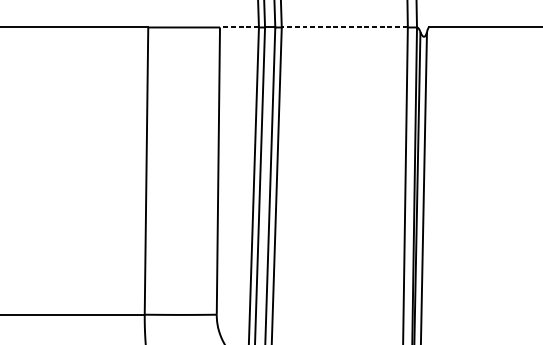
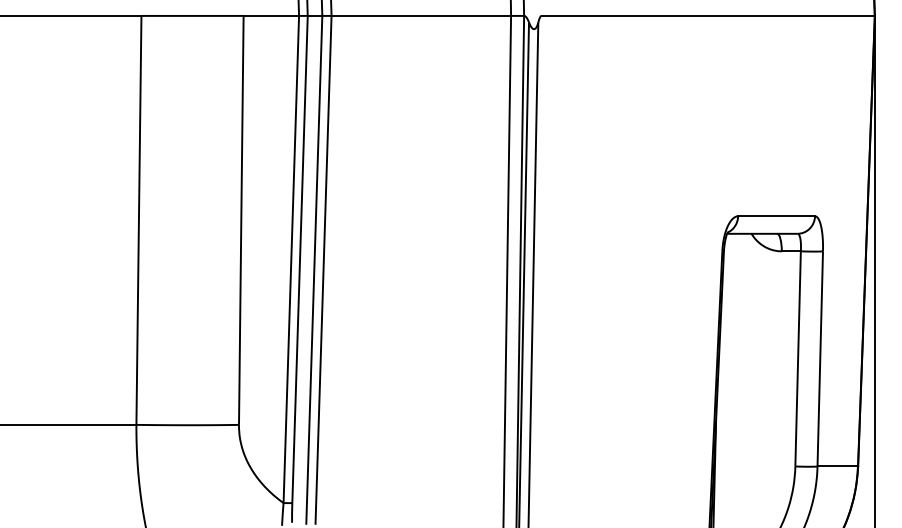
line: (239, 27) -> (271, 15), dashed -> solid
line: (344, 27) -> (421, 15), dashed -> solid

